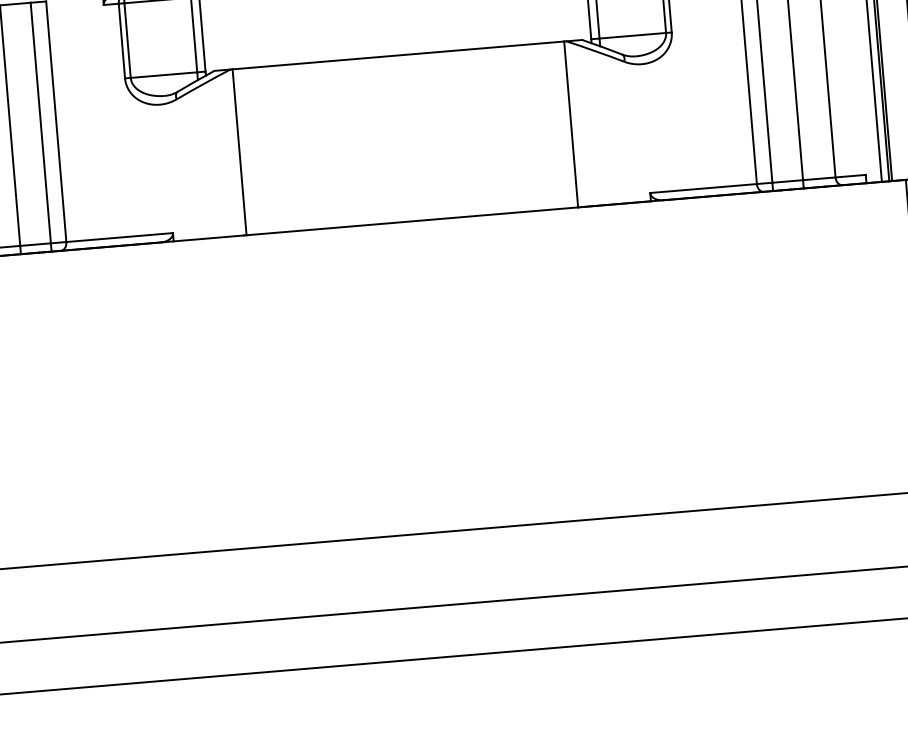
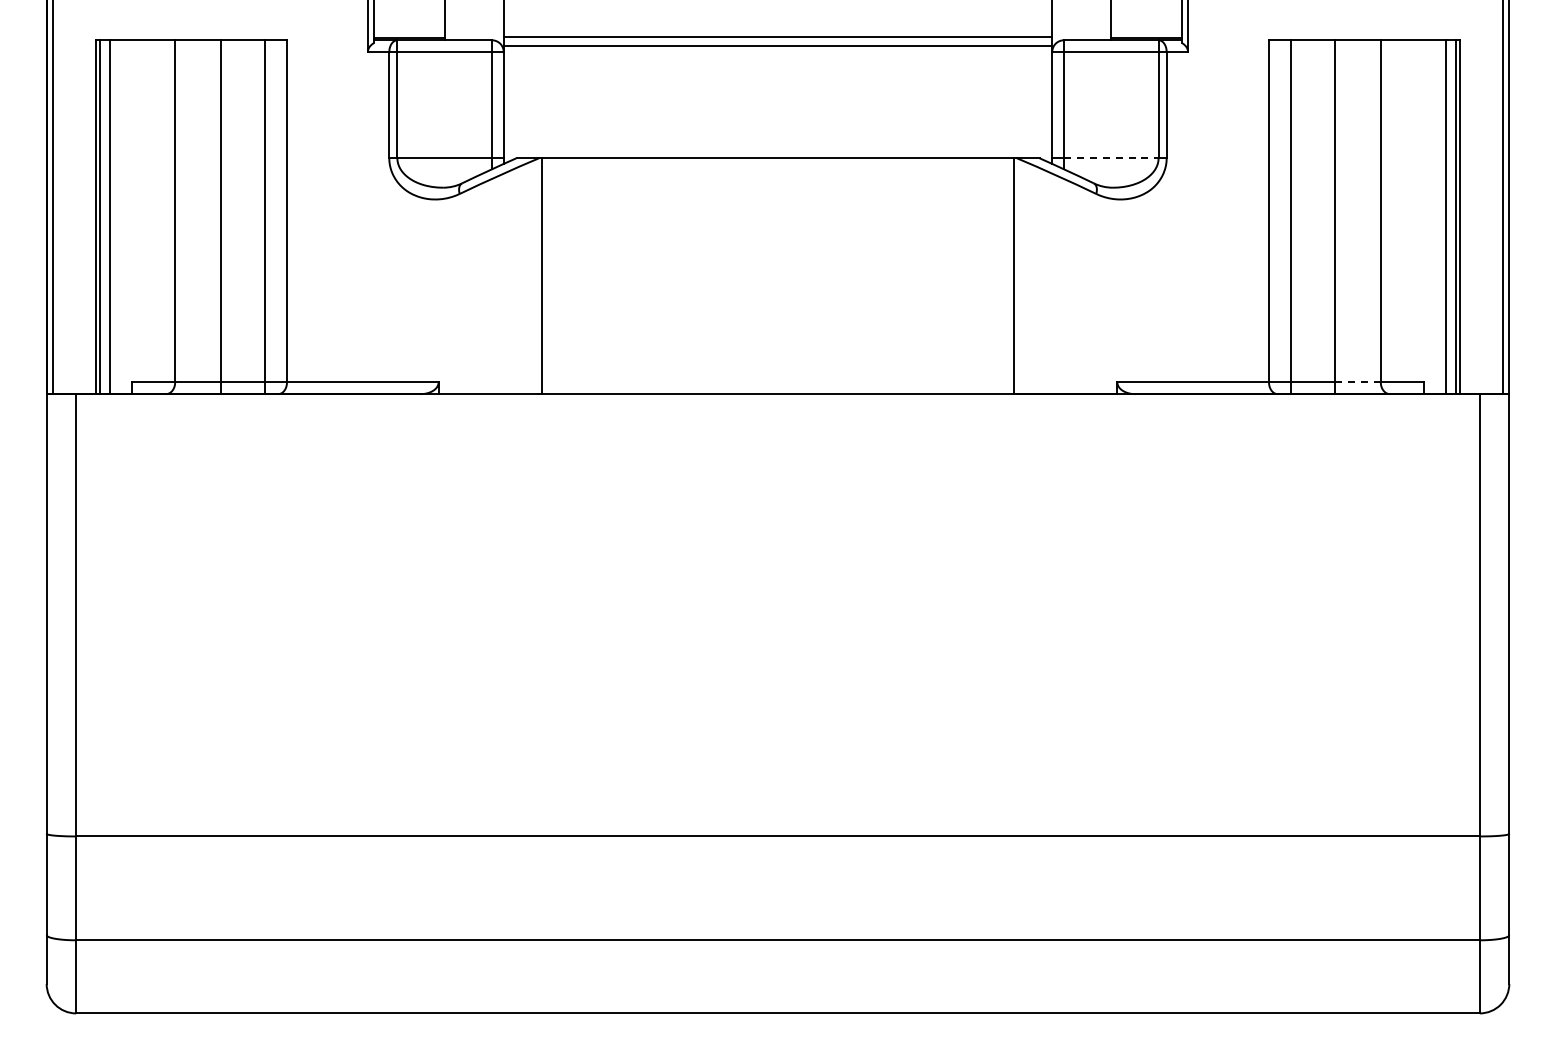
line: (632, 35) -> (1111, 158), solid -> dashed
line: (819, 178) -> (1357, 382), solid -> dashed

